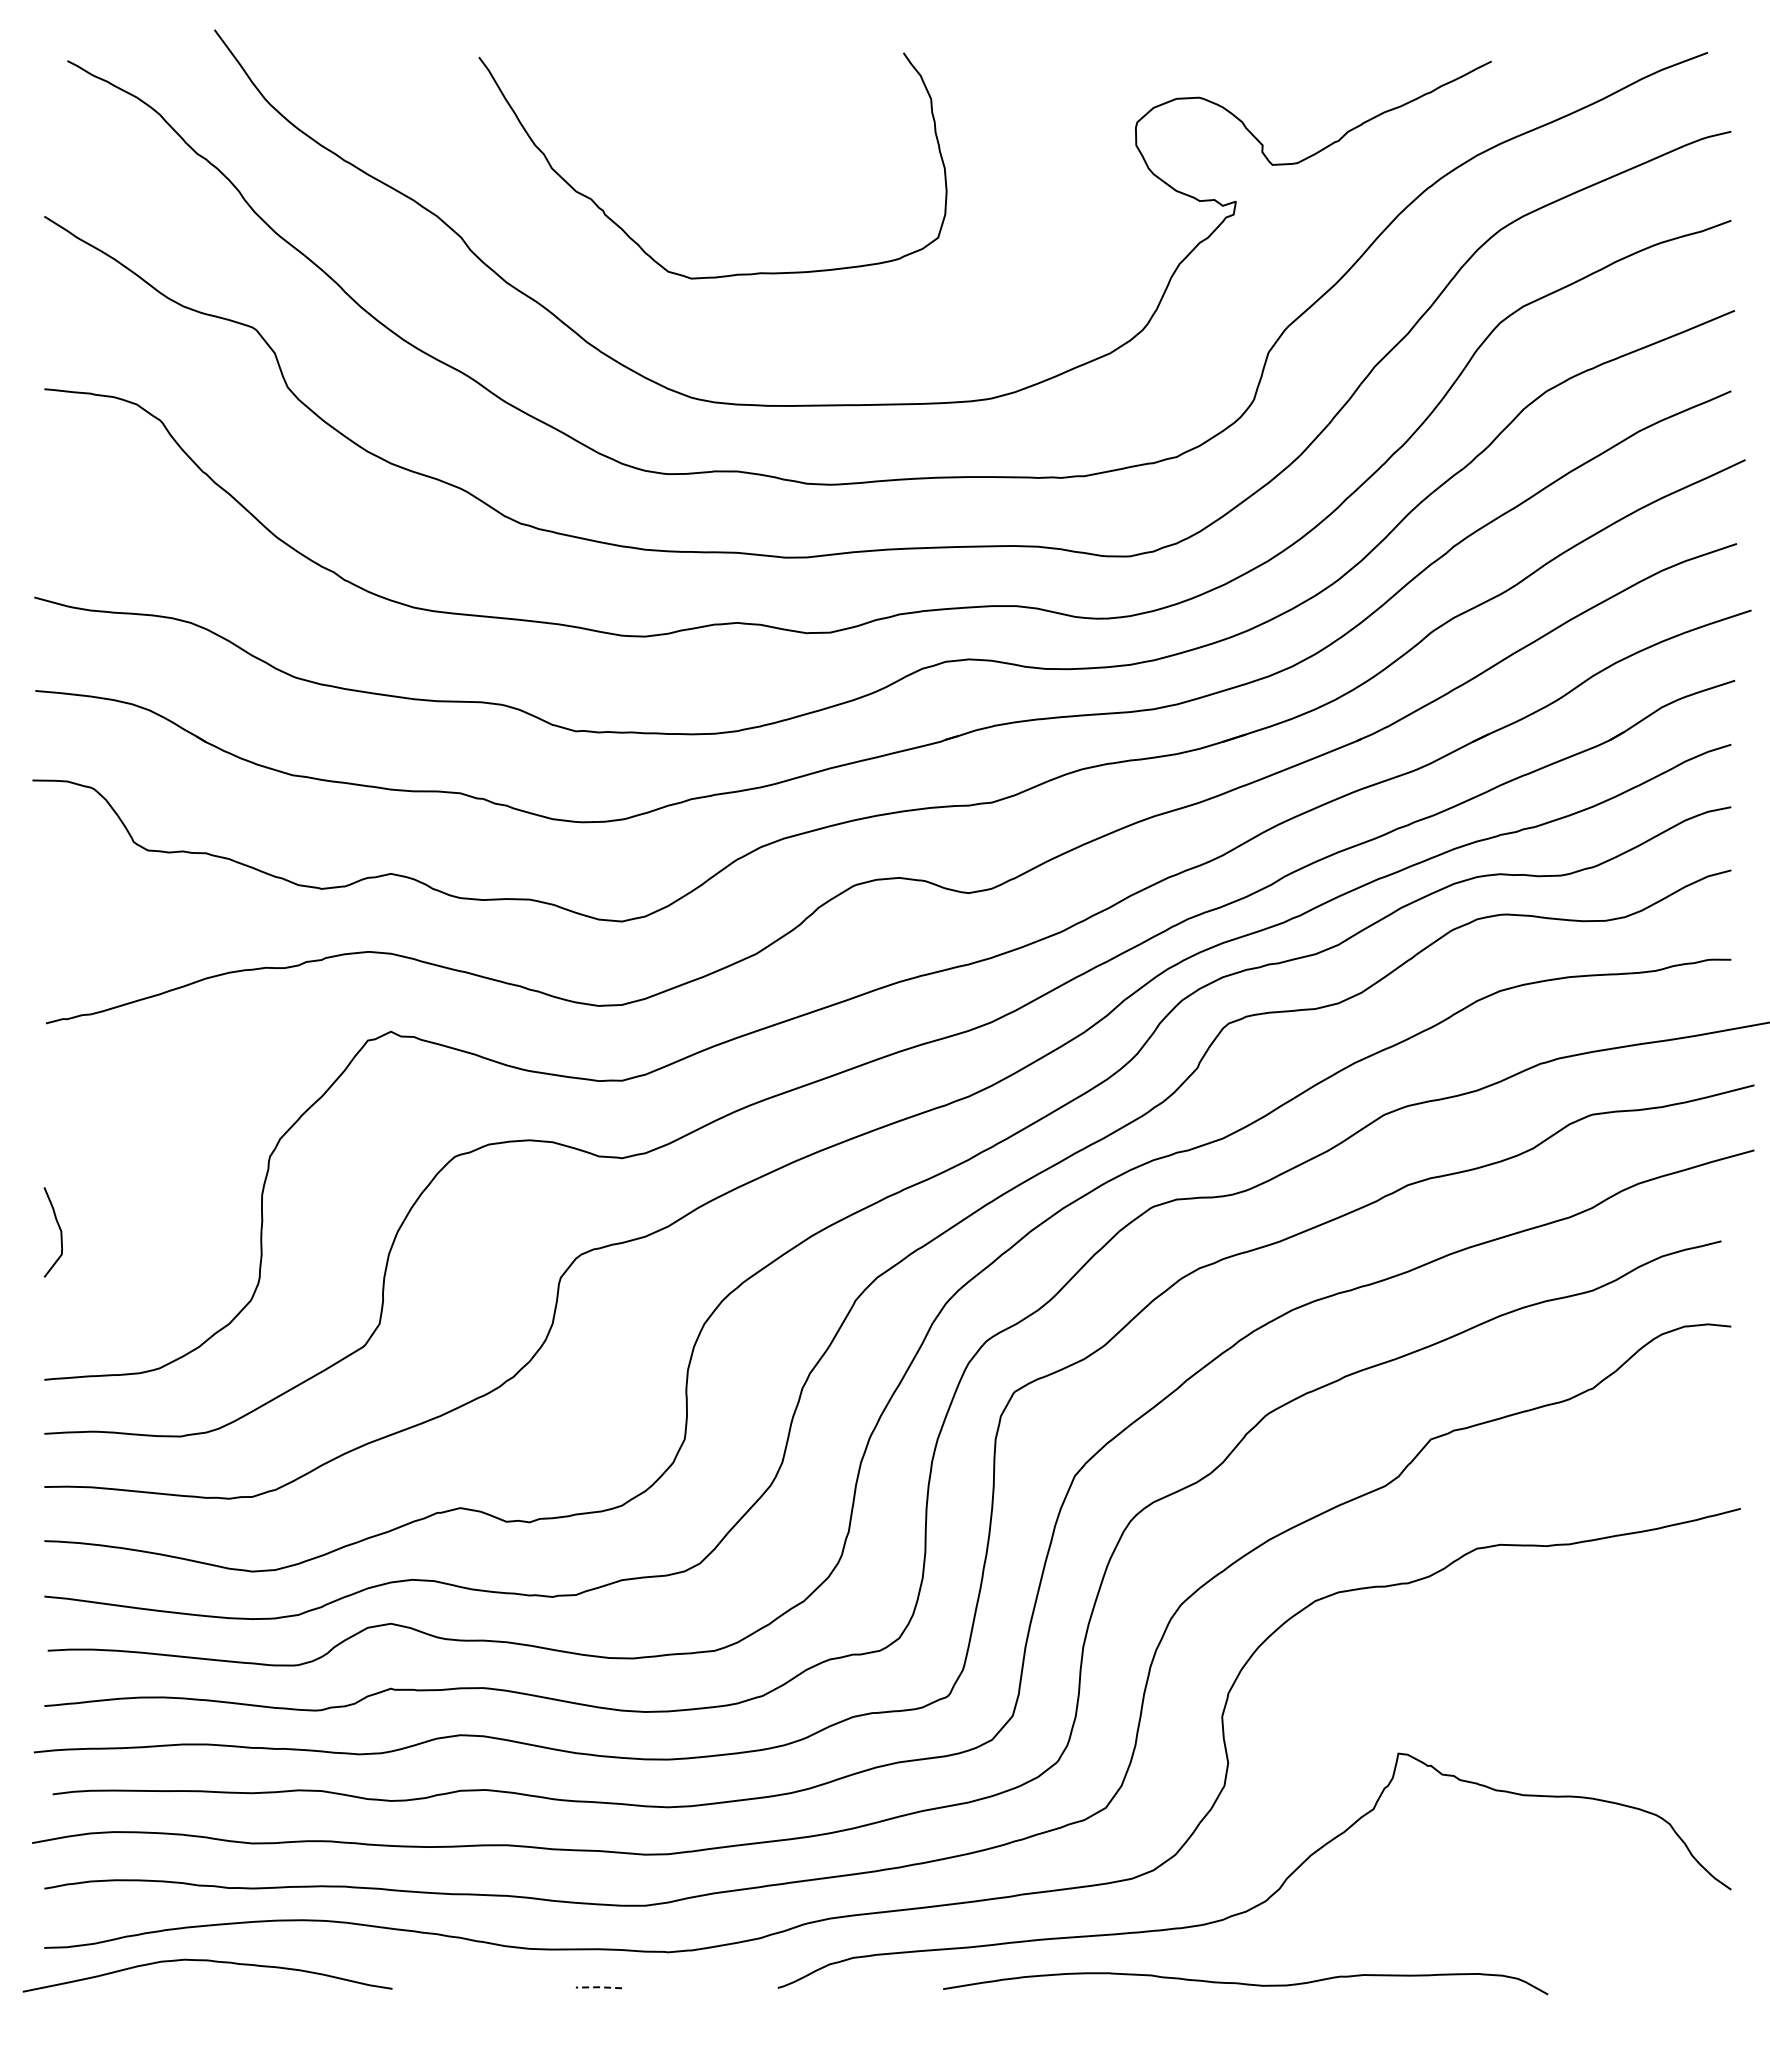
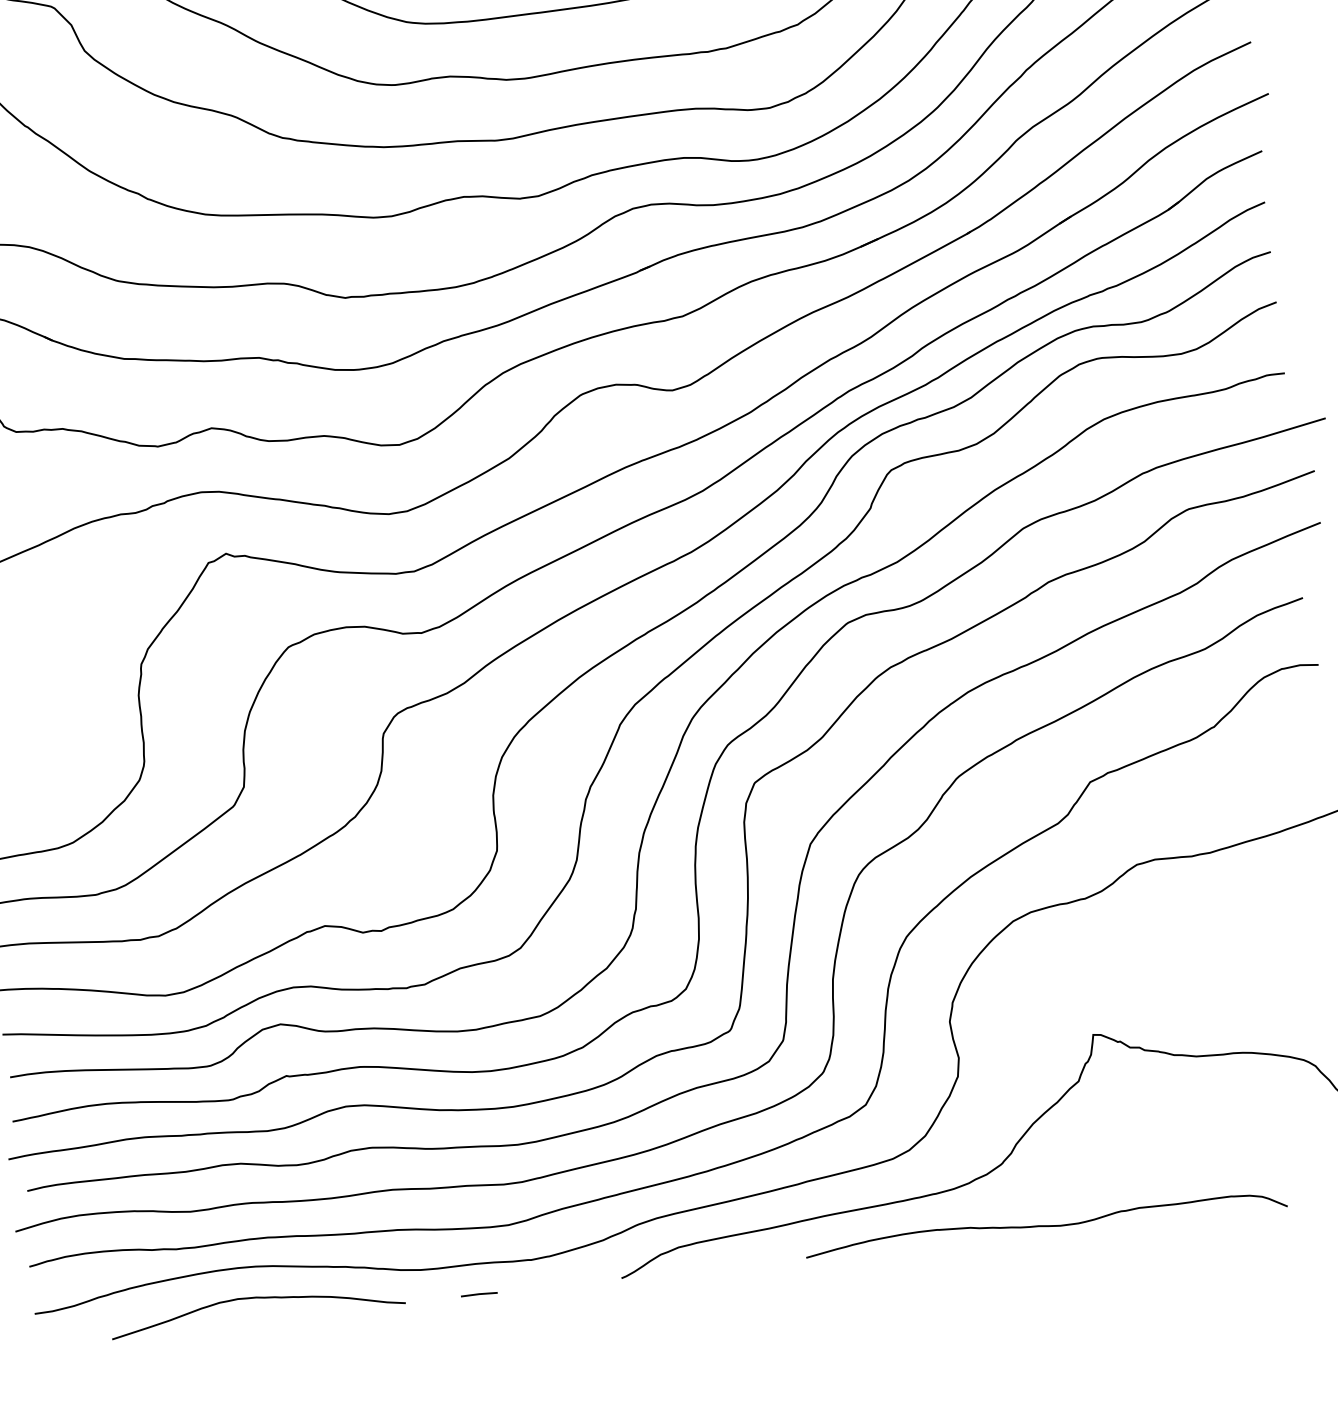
curve: (207, 1961) -> (256, 1298), moved
curve: (1245, 1983) -> (1046, 1225), moved
line: (598, 1987) -> (478, 1294), dashed -> solid

